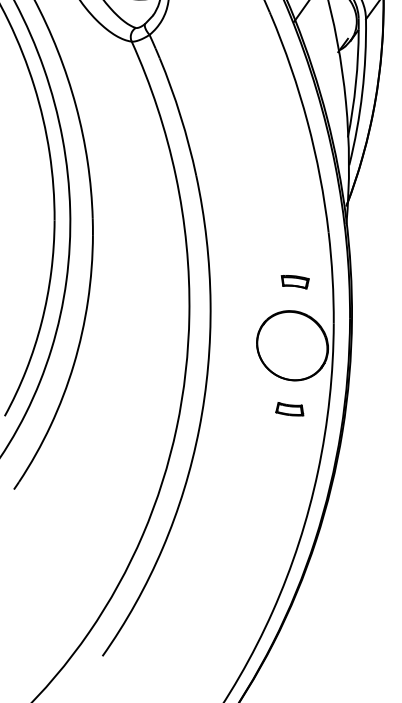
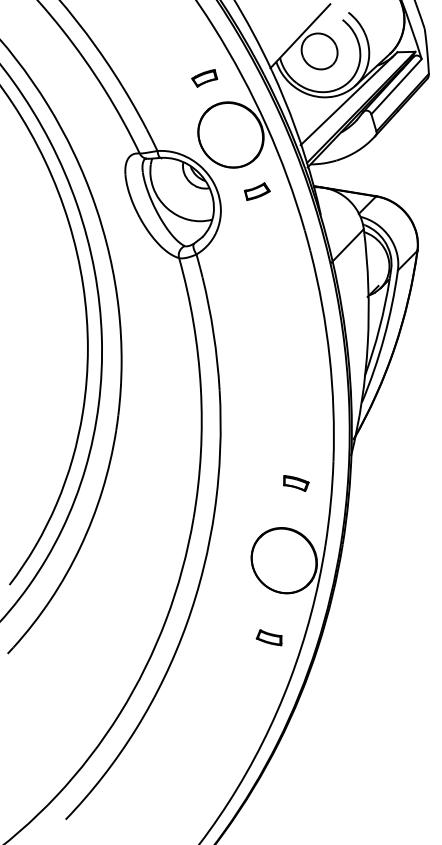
part: (296, 282) -> (296, 483), moved
part: (288, 409) -> (268, 637), moved

